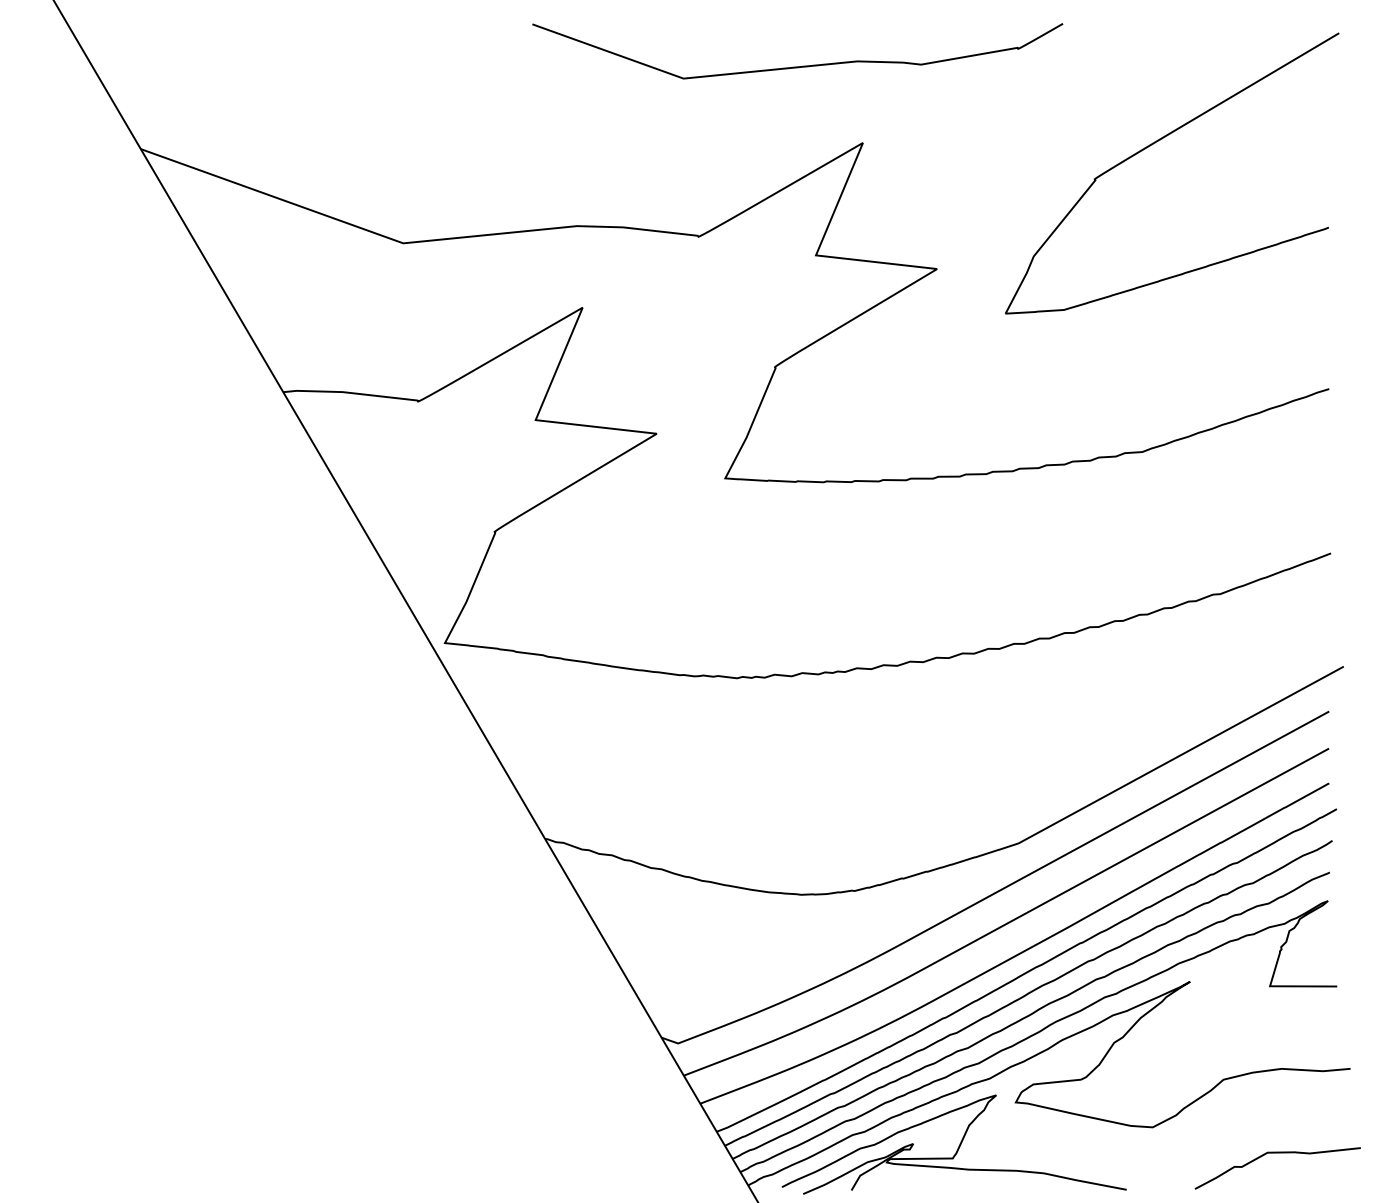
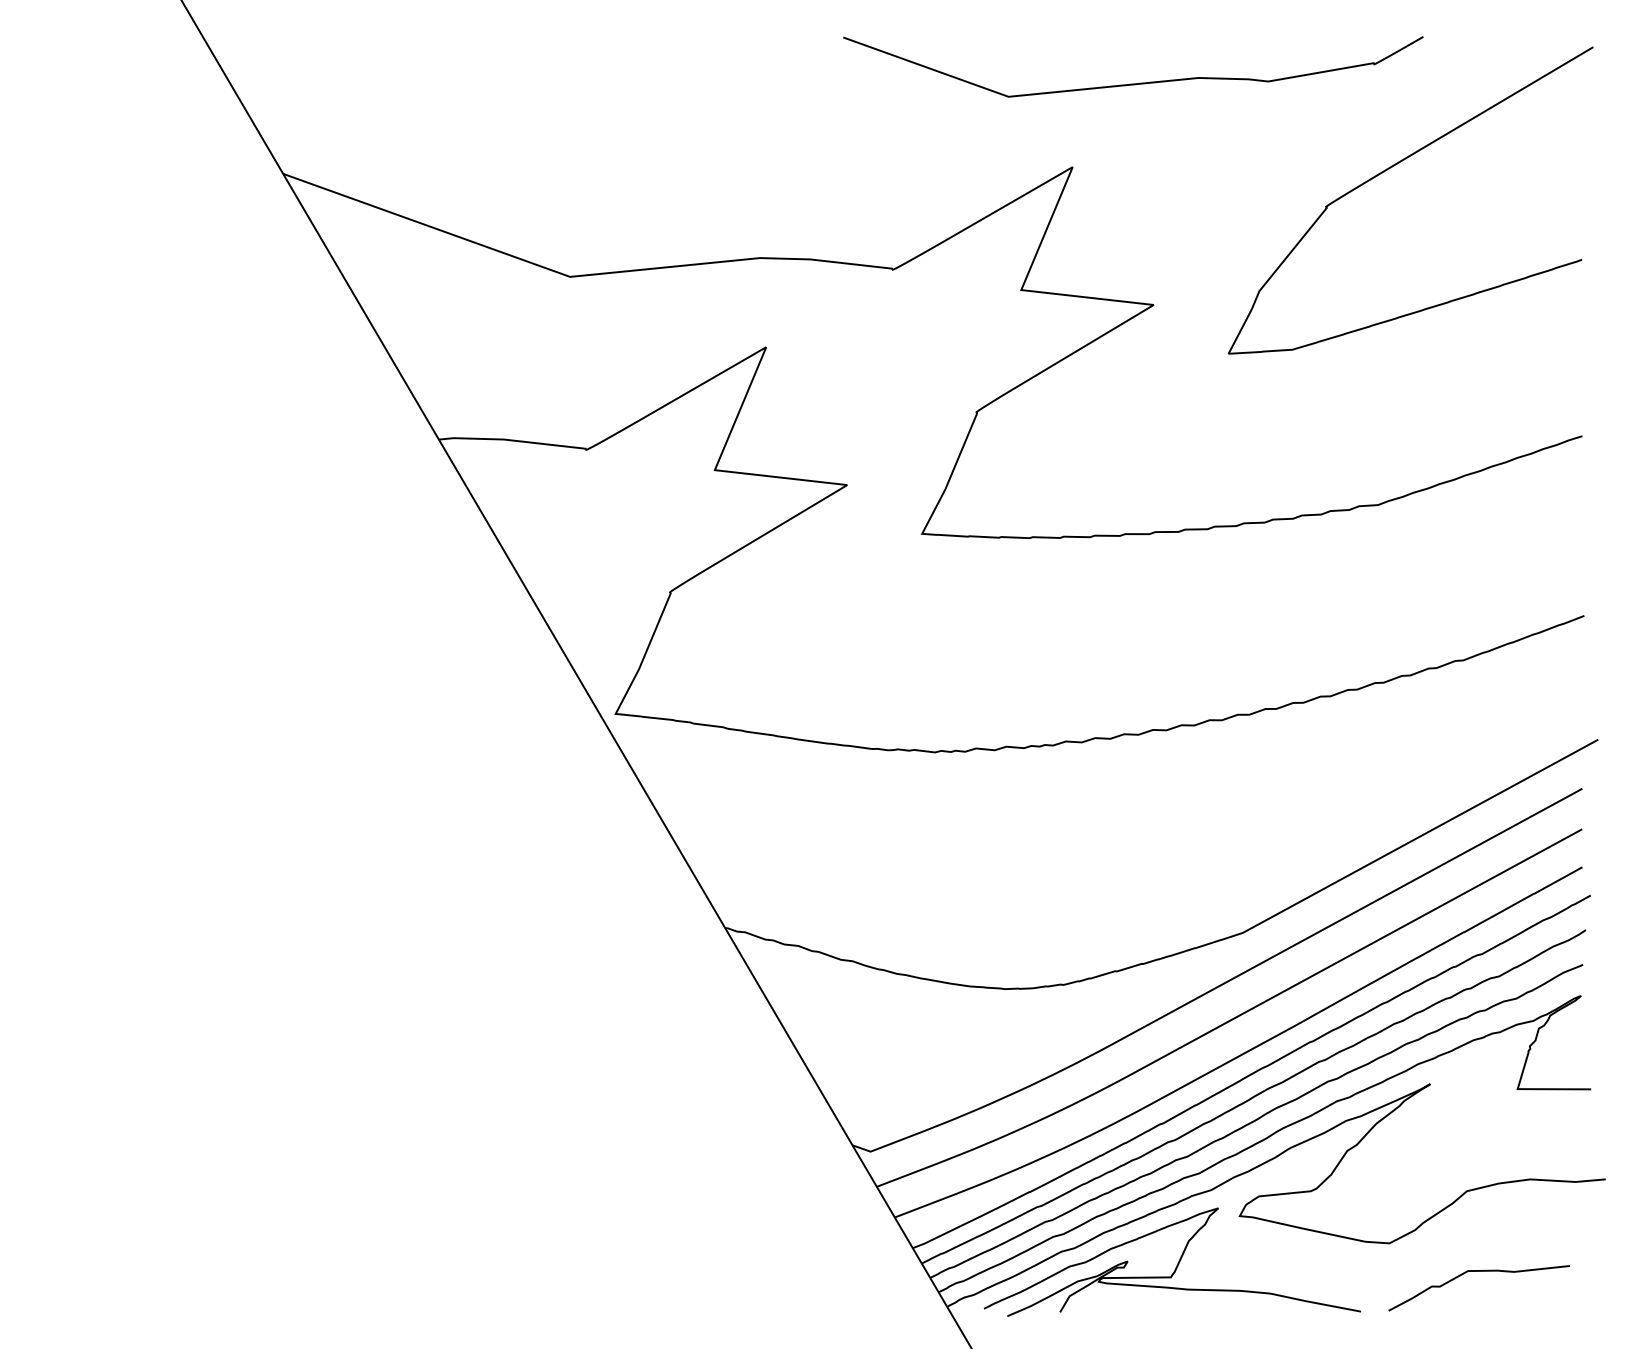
curve: (797, 66) -> (1133, 83), moved
curve: (1277, 1153) -> (1478, 1271), moved

